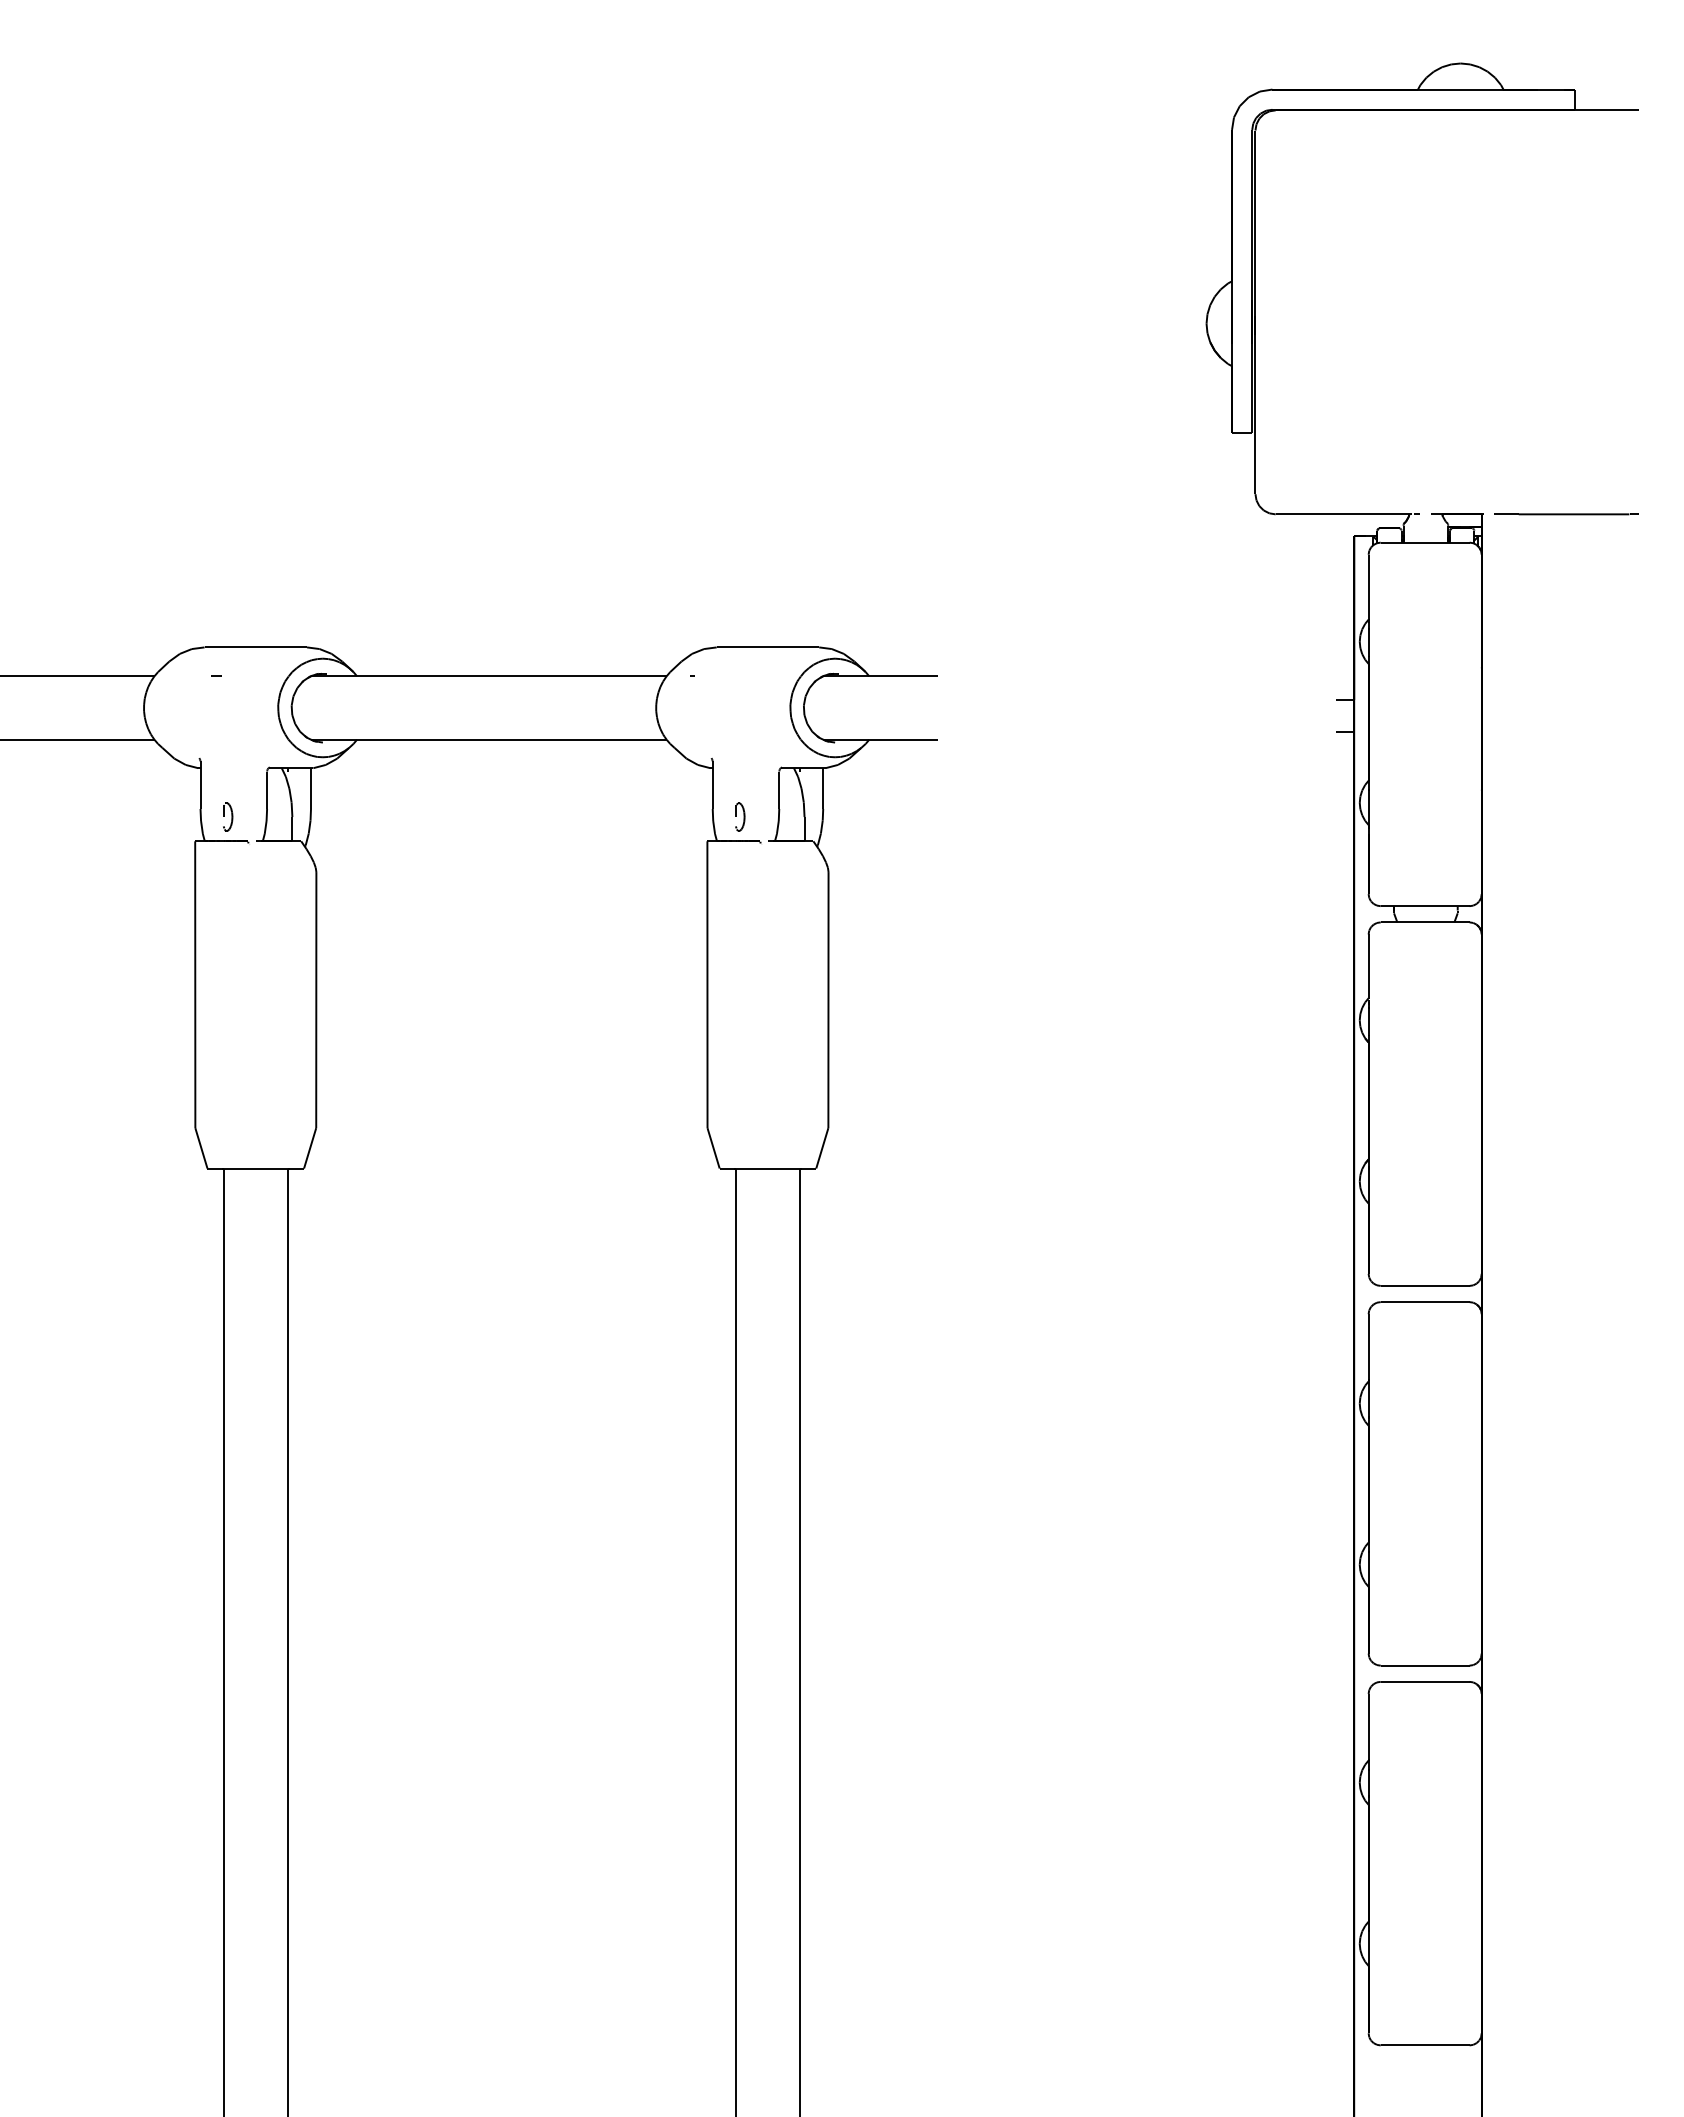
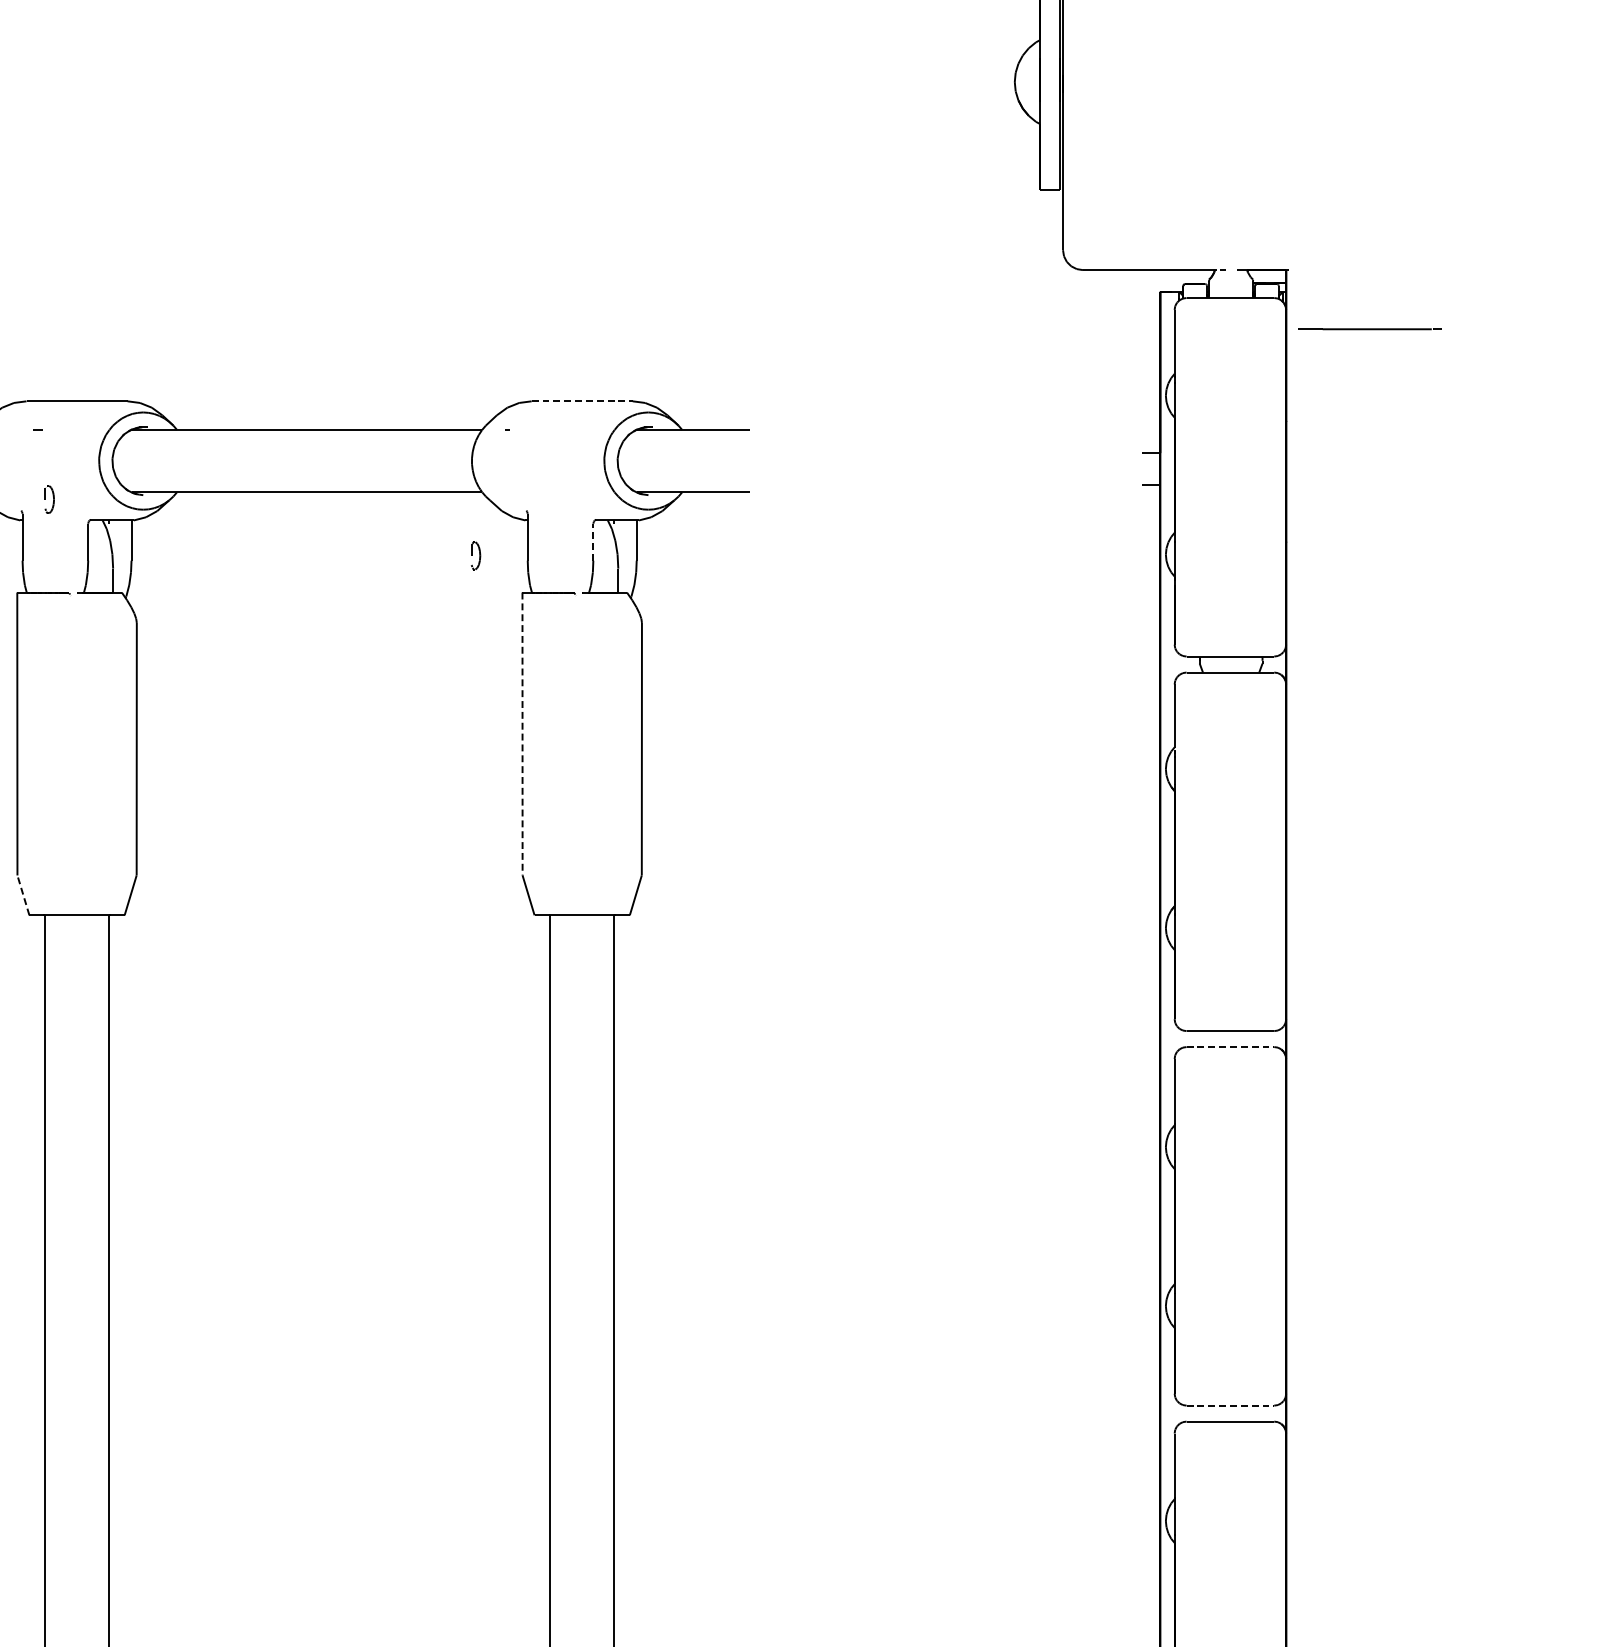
line: (1566, 514) -> (1369, 329), moved
line: (768, 647) -> (582, 401), solid -> dashed
line: (779, 790) -> (593, 542), solid -> dashed
part: (228, 816) -> (50, 499), moved
part: (740, 816) -> (476, 555), moved
line: (707, 985) -> (522, 734), solid -> dashed
line: (201, 1147) -> (23, 894), solid -> dashed
line: (1425, 1302) -> (1230, 1047), solid -> dashed
line: (1425, 1665) -> (1230, 1405), solid -> dashed

